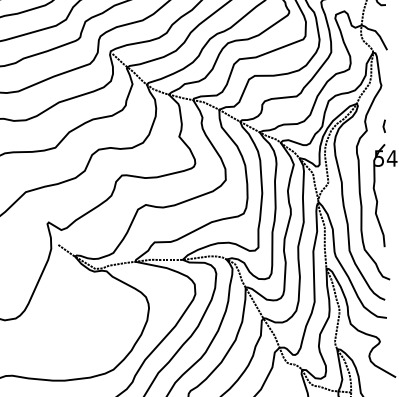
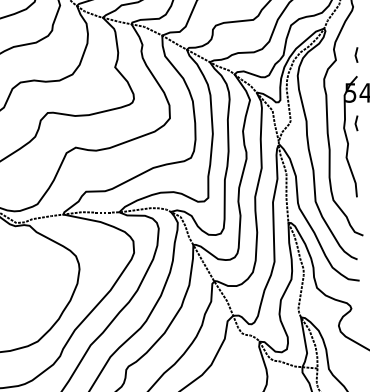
line: (383, 183) -> (355, 122), added

